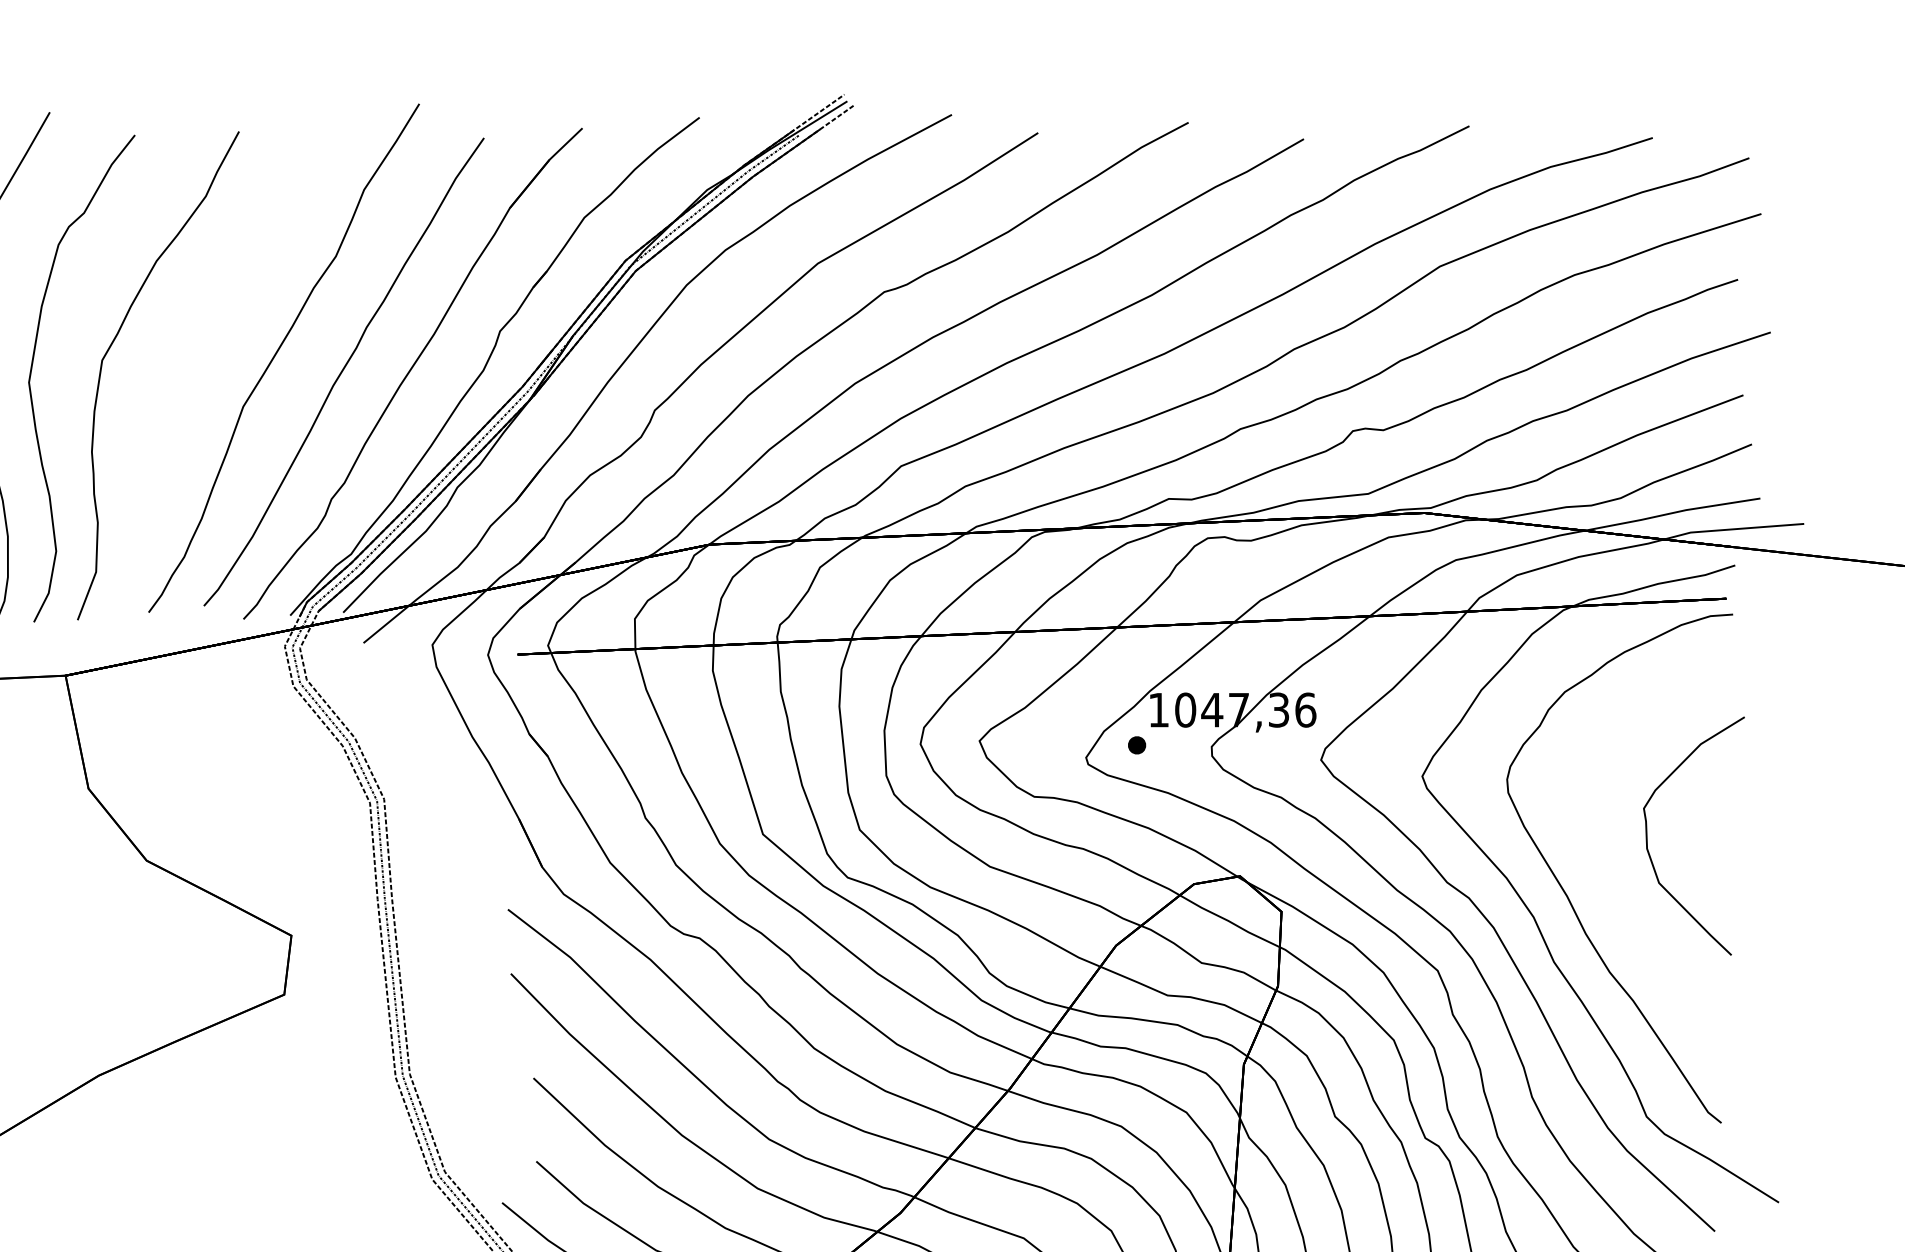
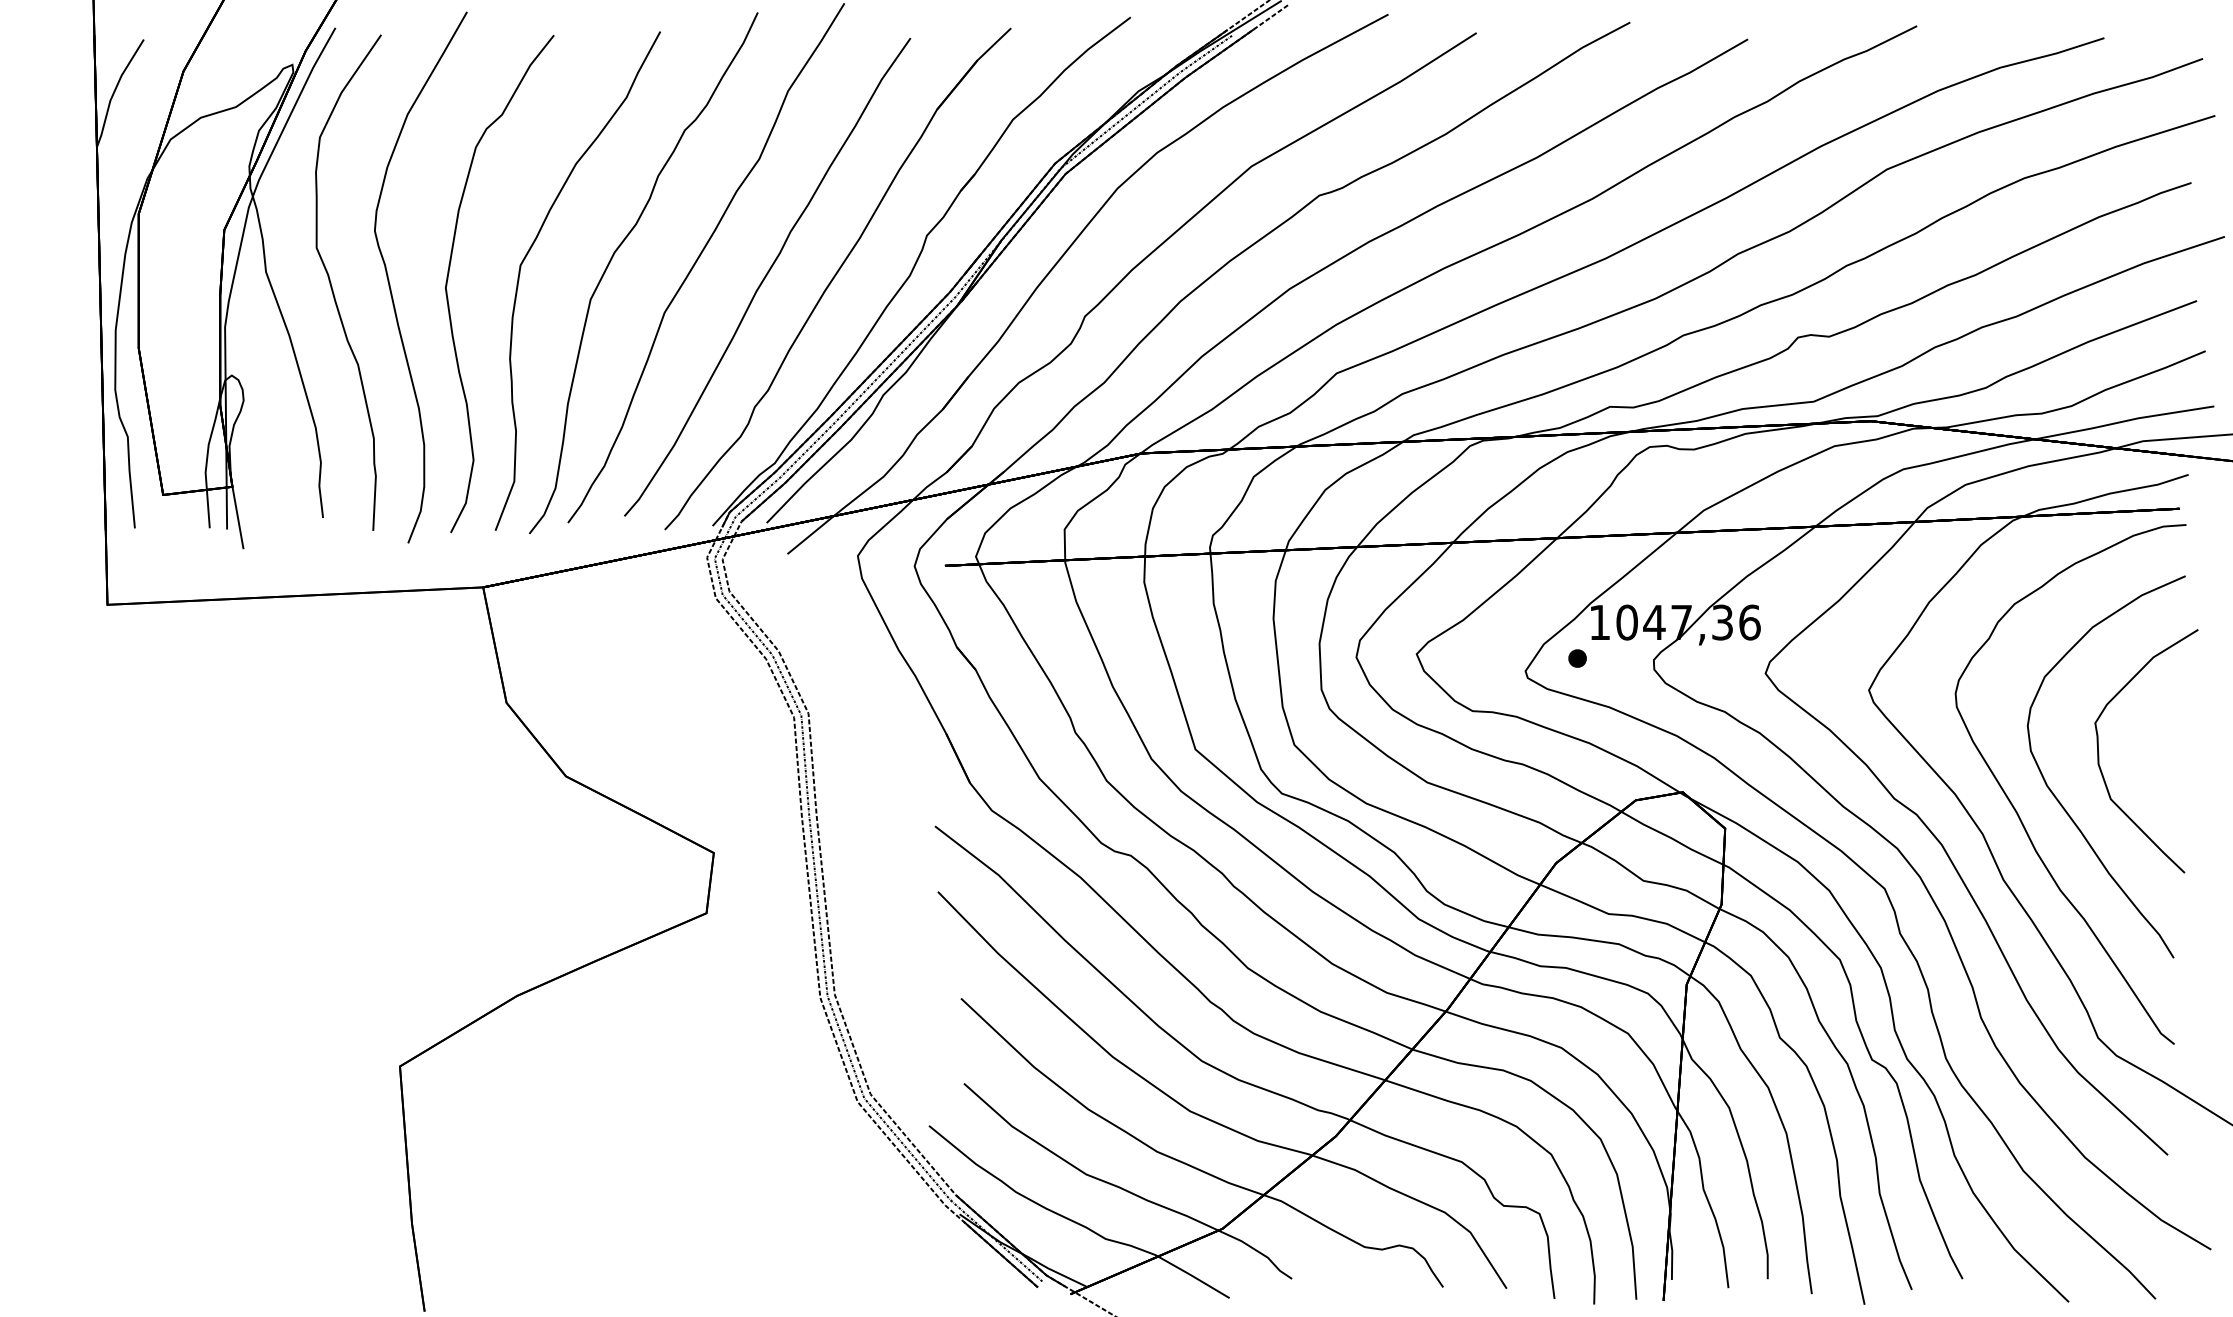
curve: (193, 352) -> (613, 257), added
curve: (1608, 884) -> (2059, 800), added

